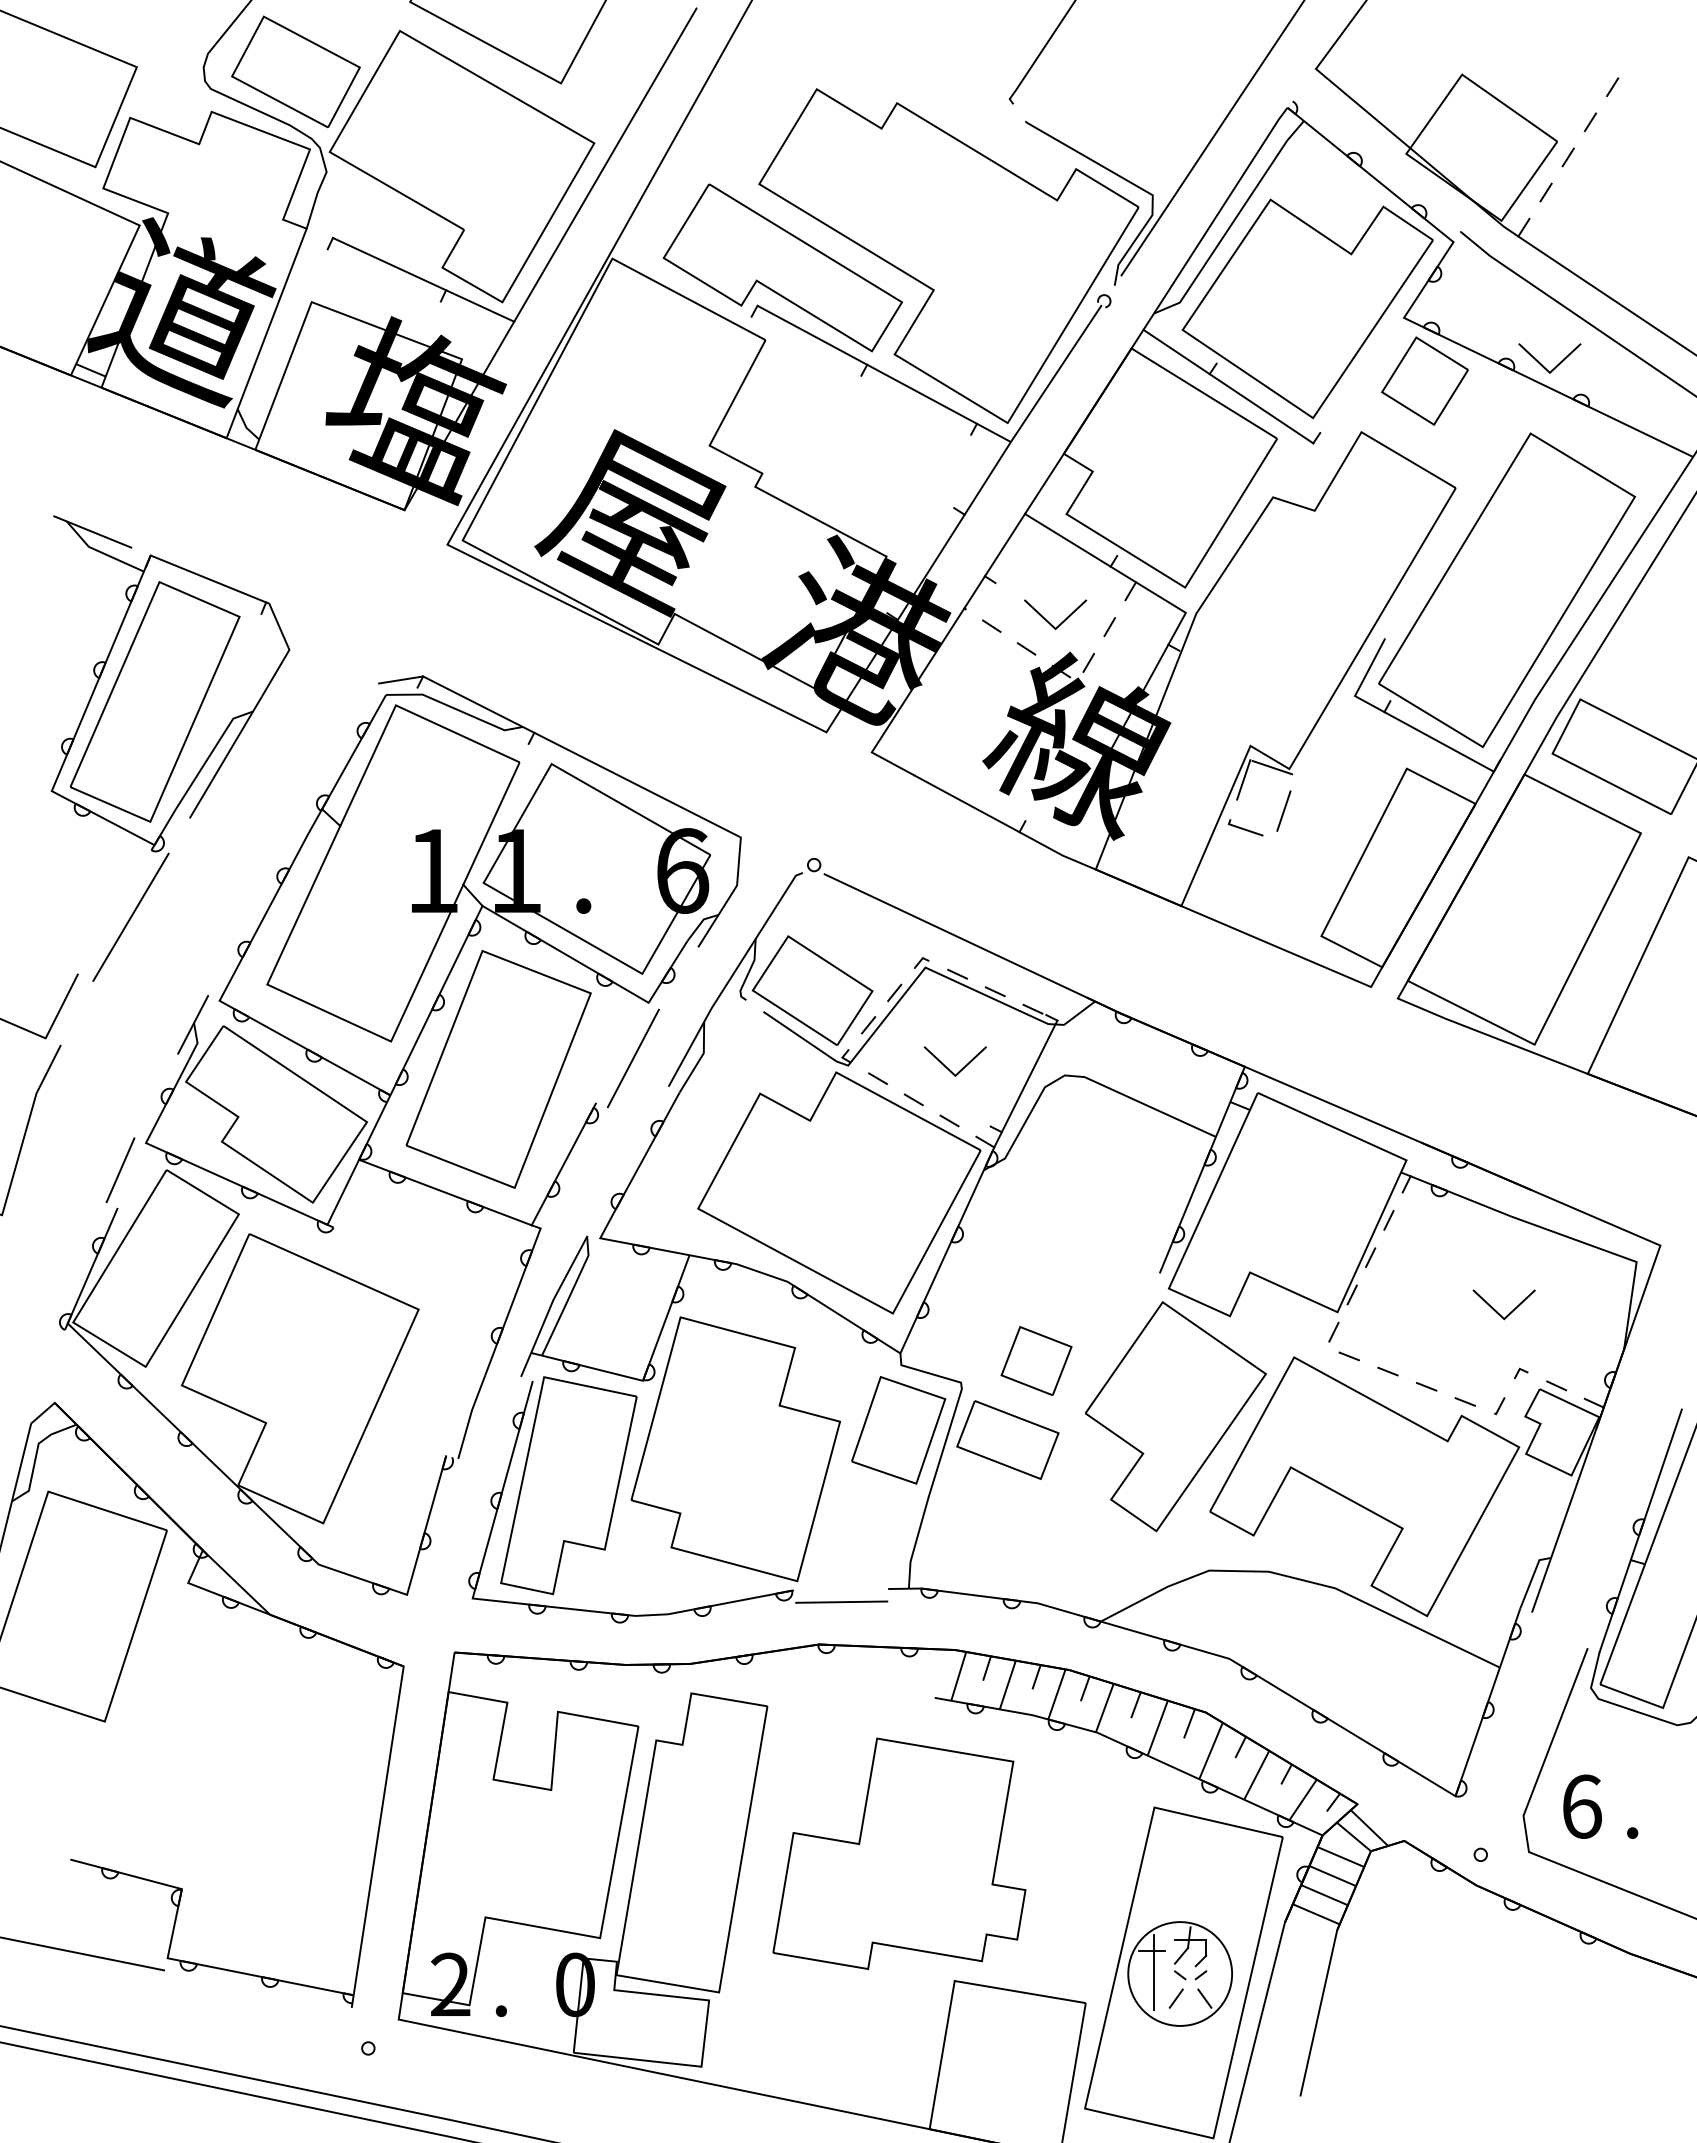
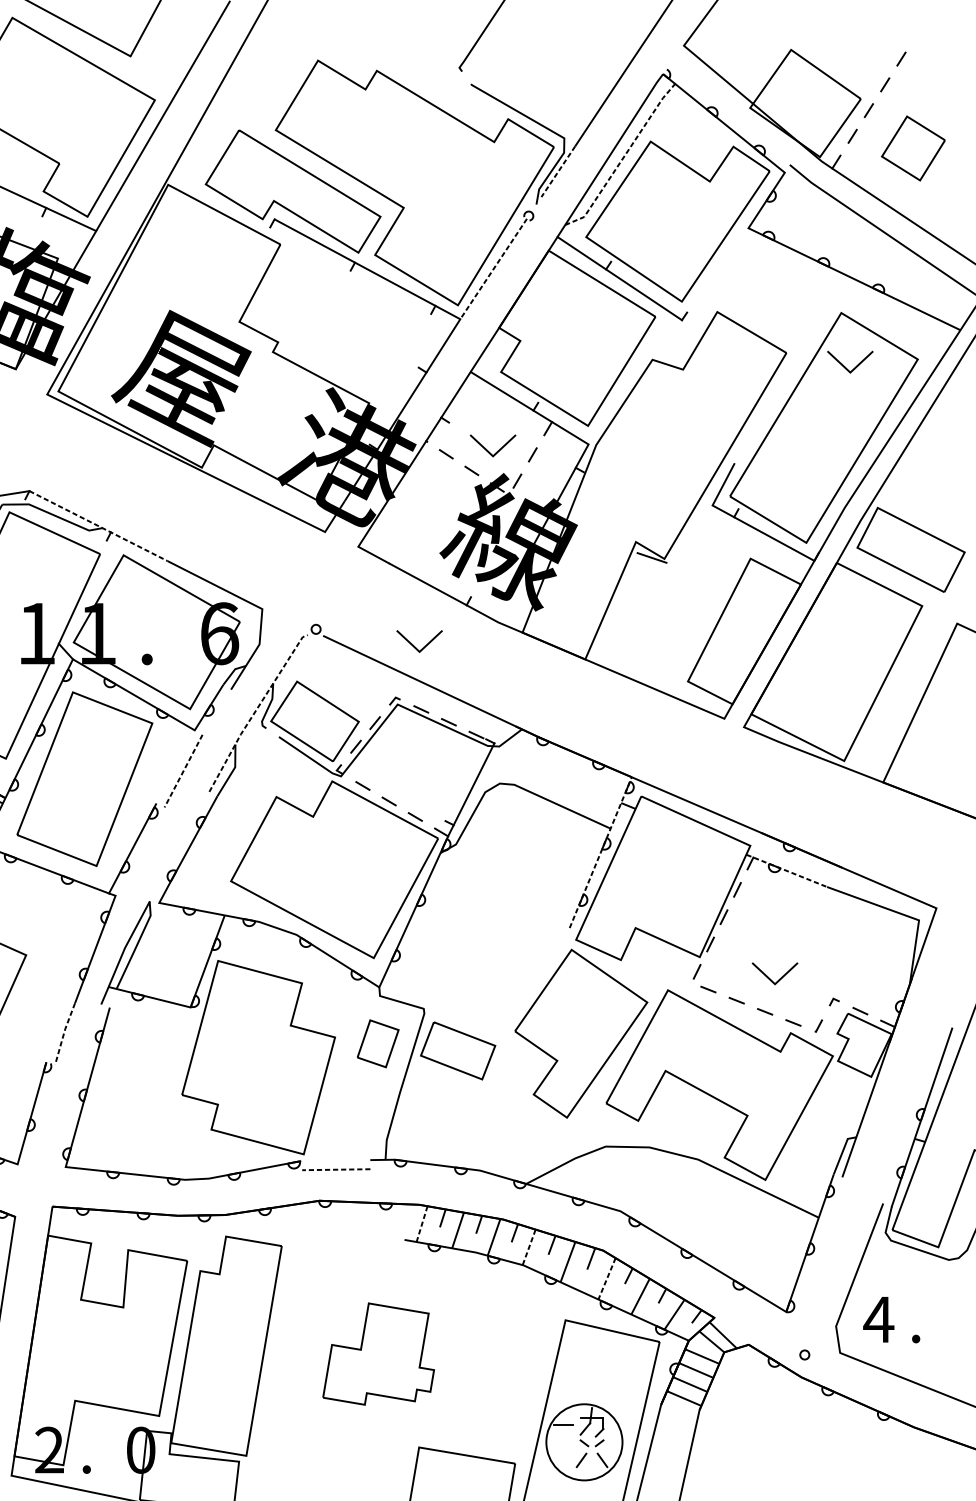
line: (1232, 222) -> (622, 158), solid -> dashed
line: (1144, 240) -> (558, 171), solid -> dashed
line: (1542, 364) -> (844, 366), moved
line: (1056, 373) -> (493, 268), solid -> dashed
part: (1424, 380) -> (913, 148), moved
line: (517, 724) -> (98, 526), solid -> dashed
line: (1243, 779) -> (630, 566), removed
line: (1283, 810) -> (660, 589), removed
line: (1245, 828) -> (632, 602), removed
line: (731, 976) -> (255, 711), solid -> dashed
line: (633, 1058) -> (183, 771), solid -> dashed
line: (950, 1069) -> (416, 647), moved
line: (1202, 1169) -> (600, 852), solid -> dashed
line: (1455, 1194) -> (786, 870), solid -> dashed
line: (1496, 1310) -> (769, 977), moved
part: (1036, 1360) -> (479, 992), removed
line: (470, 1415) -> (64, 1032), solid -> dashed
part: (898, 1430) -> (377, 1043), size x0.6
part: (568, 1485) -> (136, 1084), removed
line: (841, 1602) -> (336, 1169), solid -> dashed
line: (958, 1676) -> (421, 1224), solid -> dashed
line: (1104, 1708) -> (528, 1247), solid -> dashed
line: (1211, 1750) -> (607, 1278), solid -> dashed
text: (1581, 1806) -> (878, 1319), 6 -> 4
part: (899, 1853) -> (378, 1353), size x0.6
line: (1154, 1972) -> (565, 1441), removed

